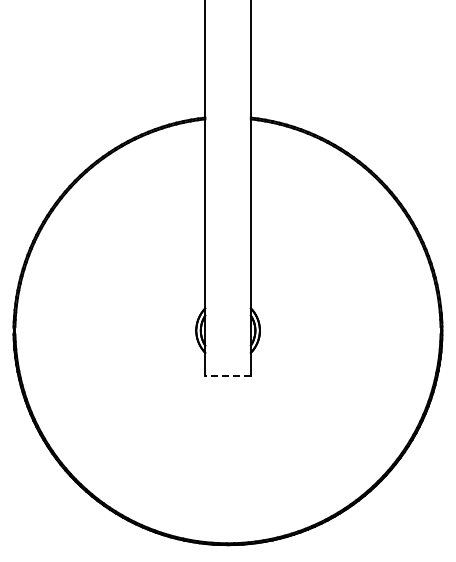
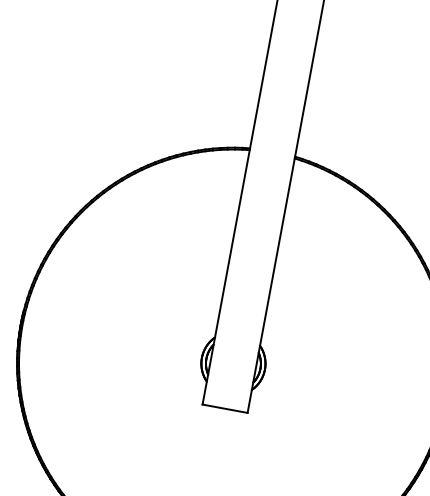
line: (228, 376) -> (225, 409), dashed -> solid

